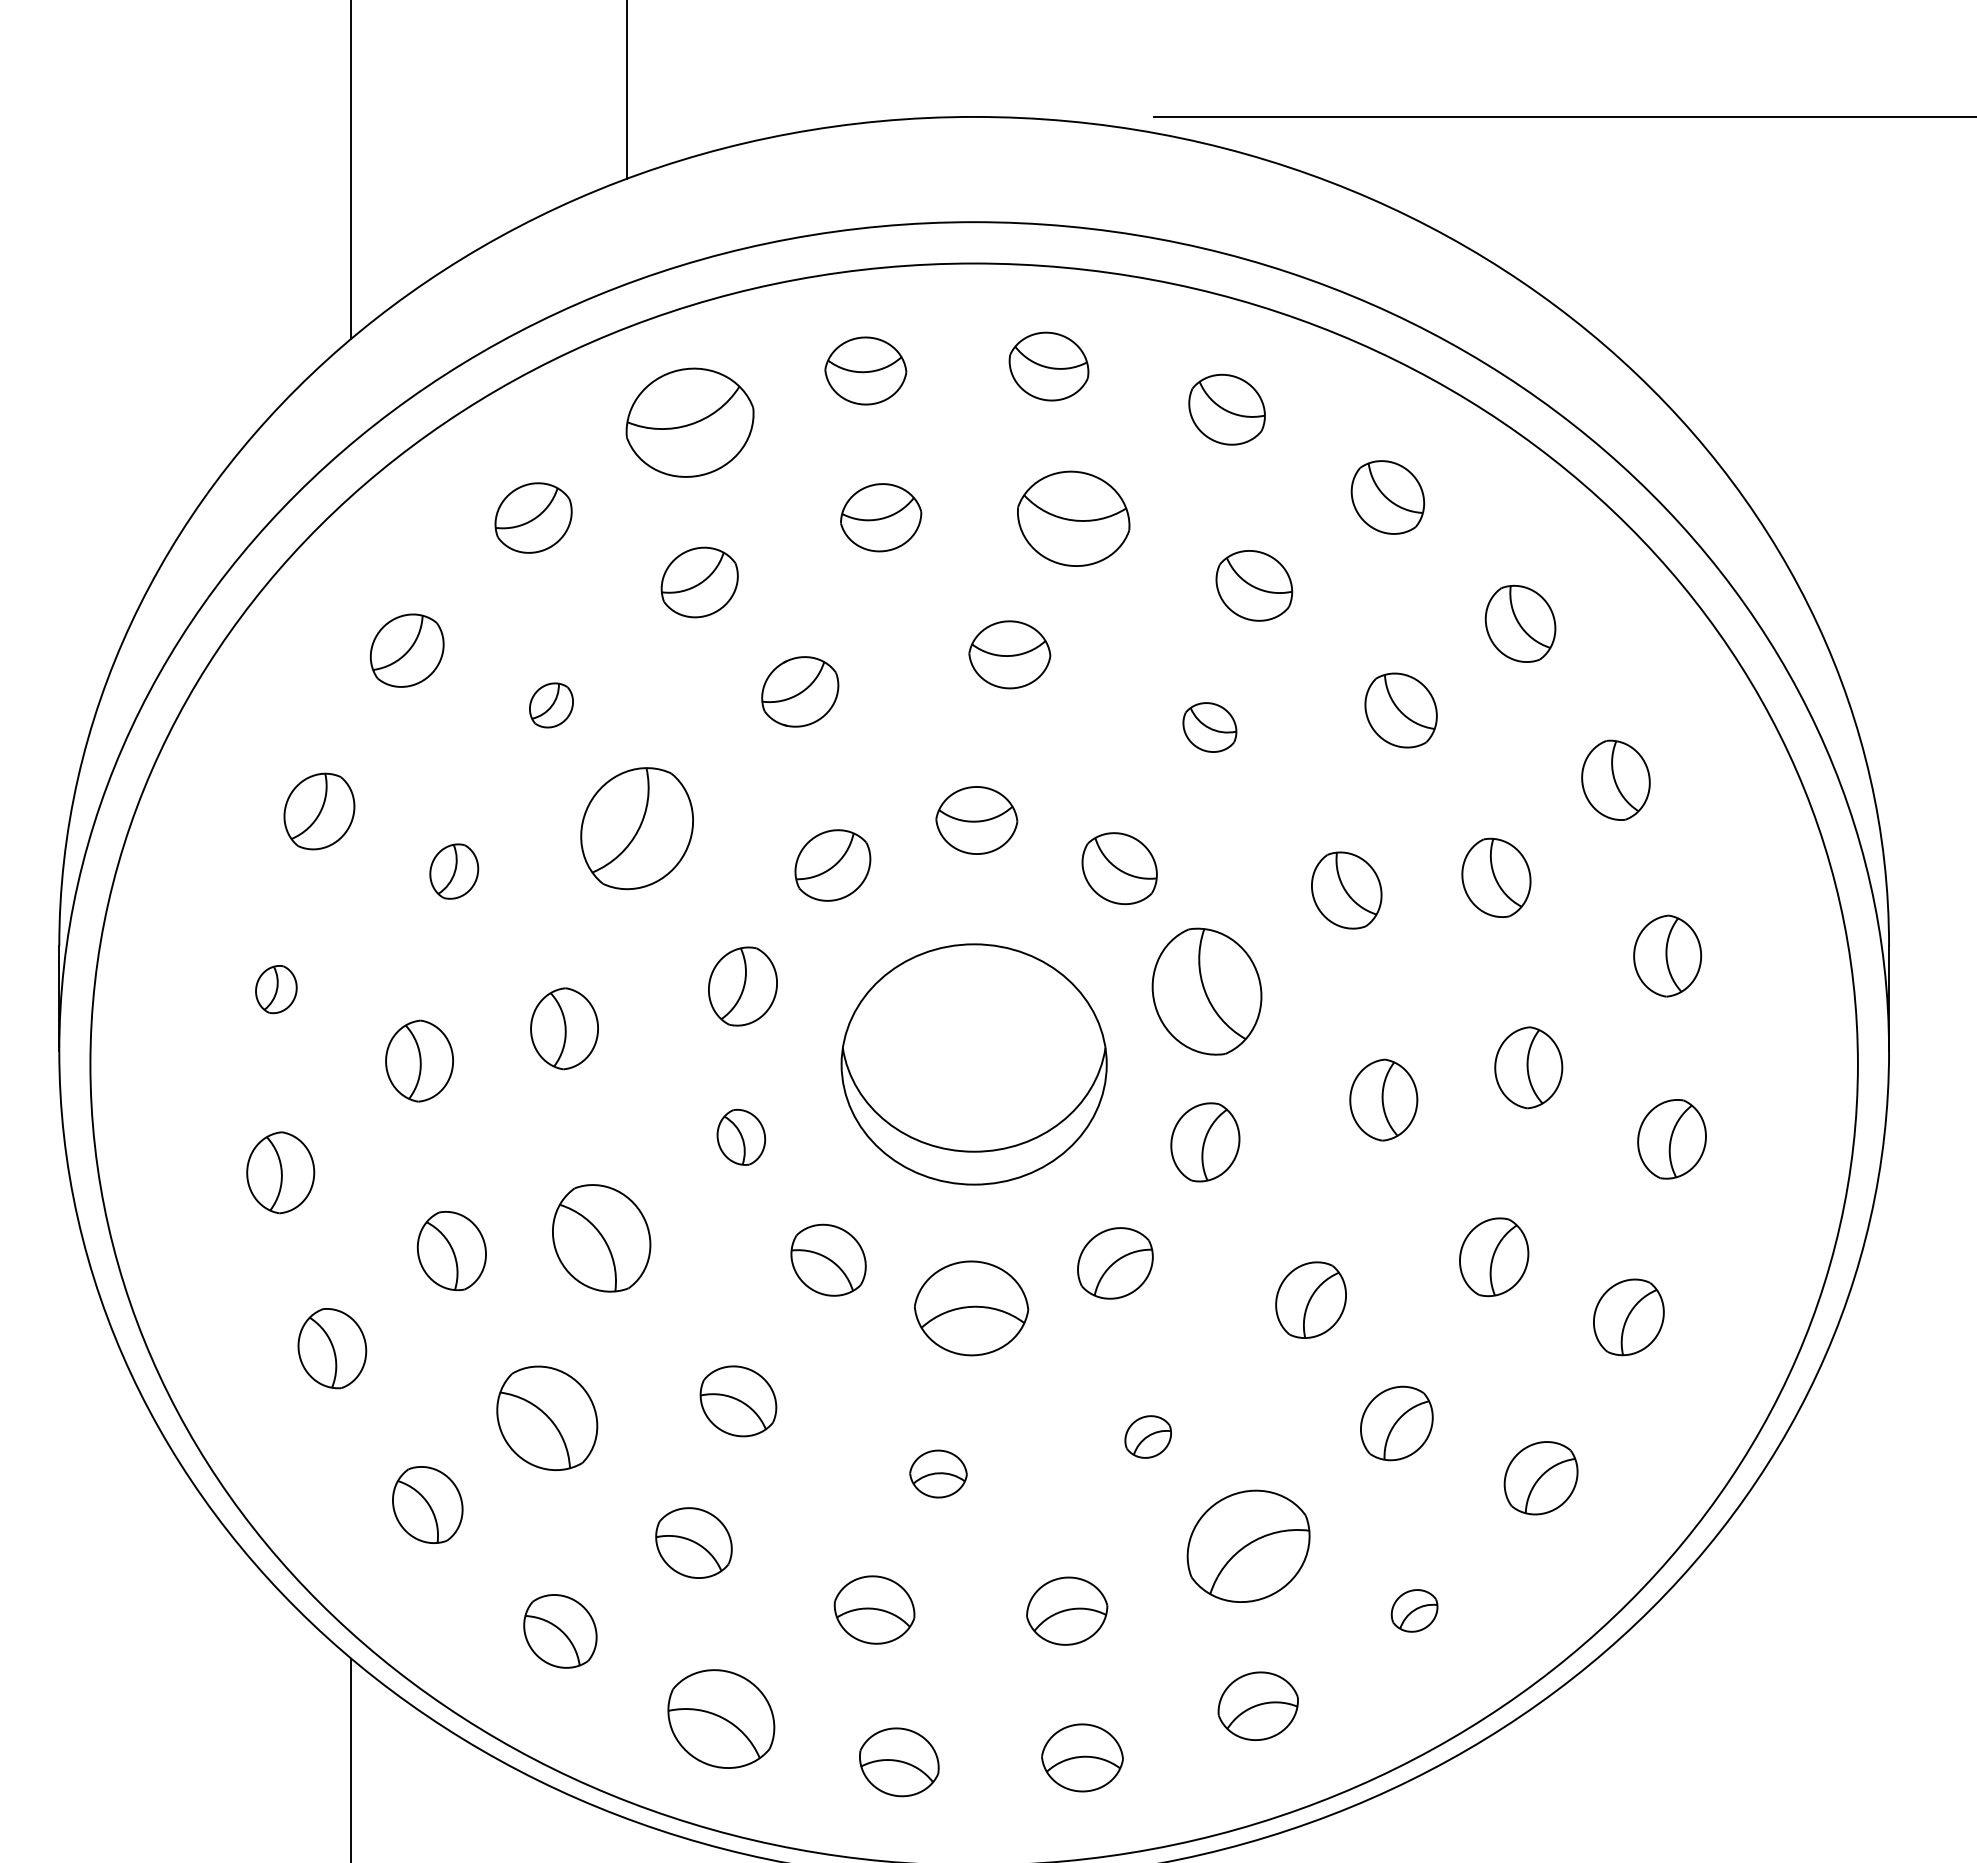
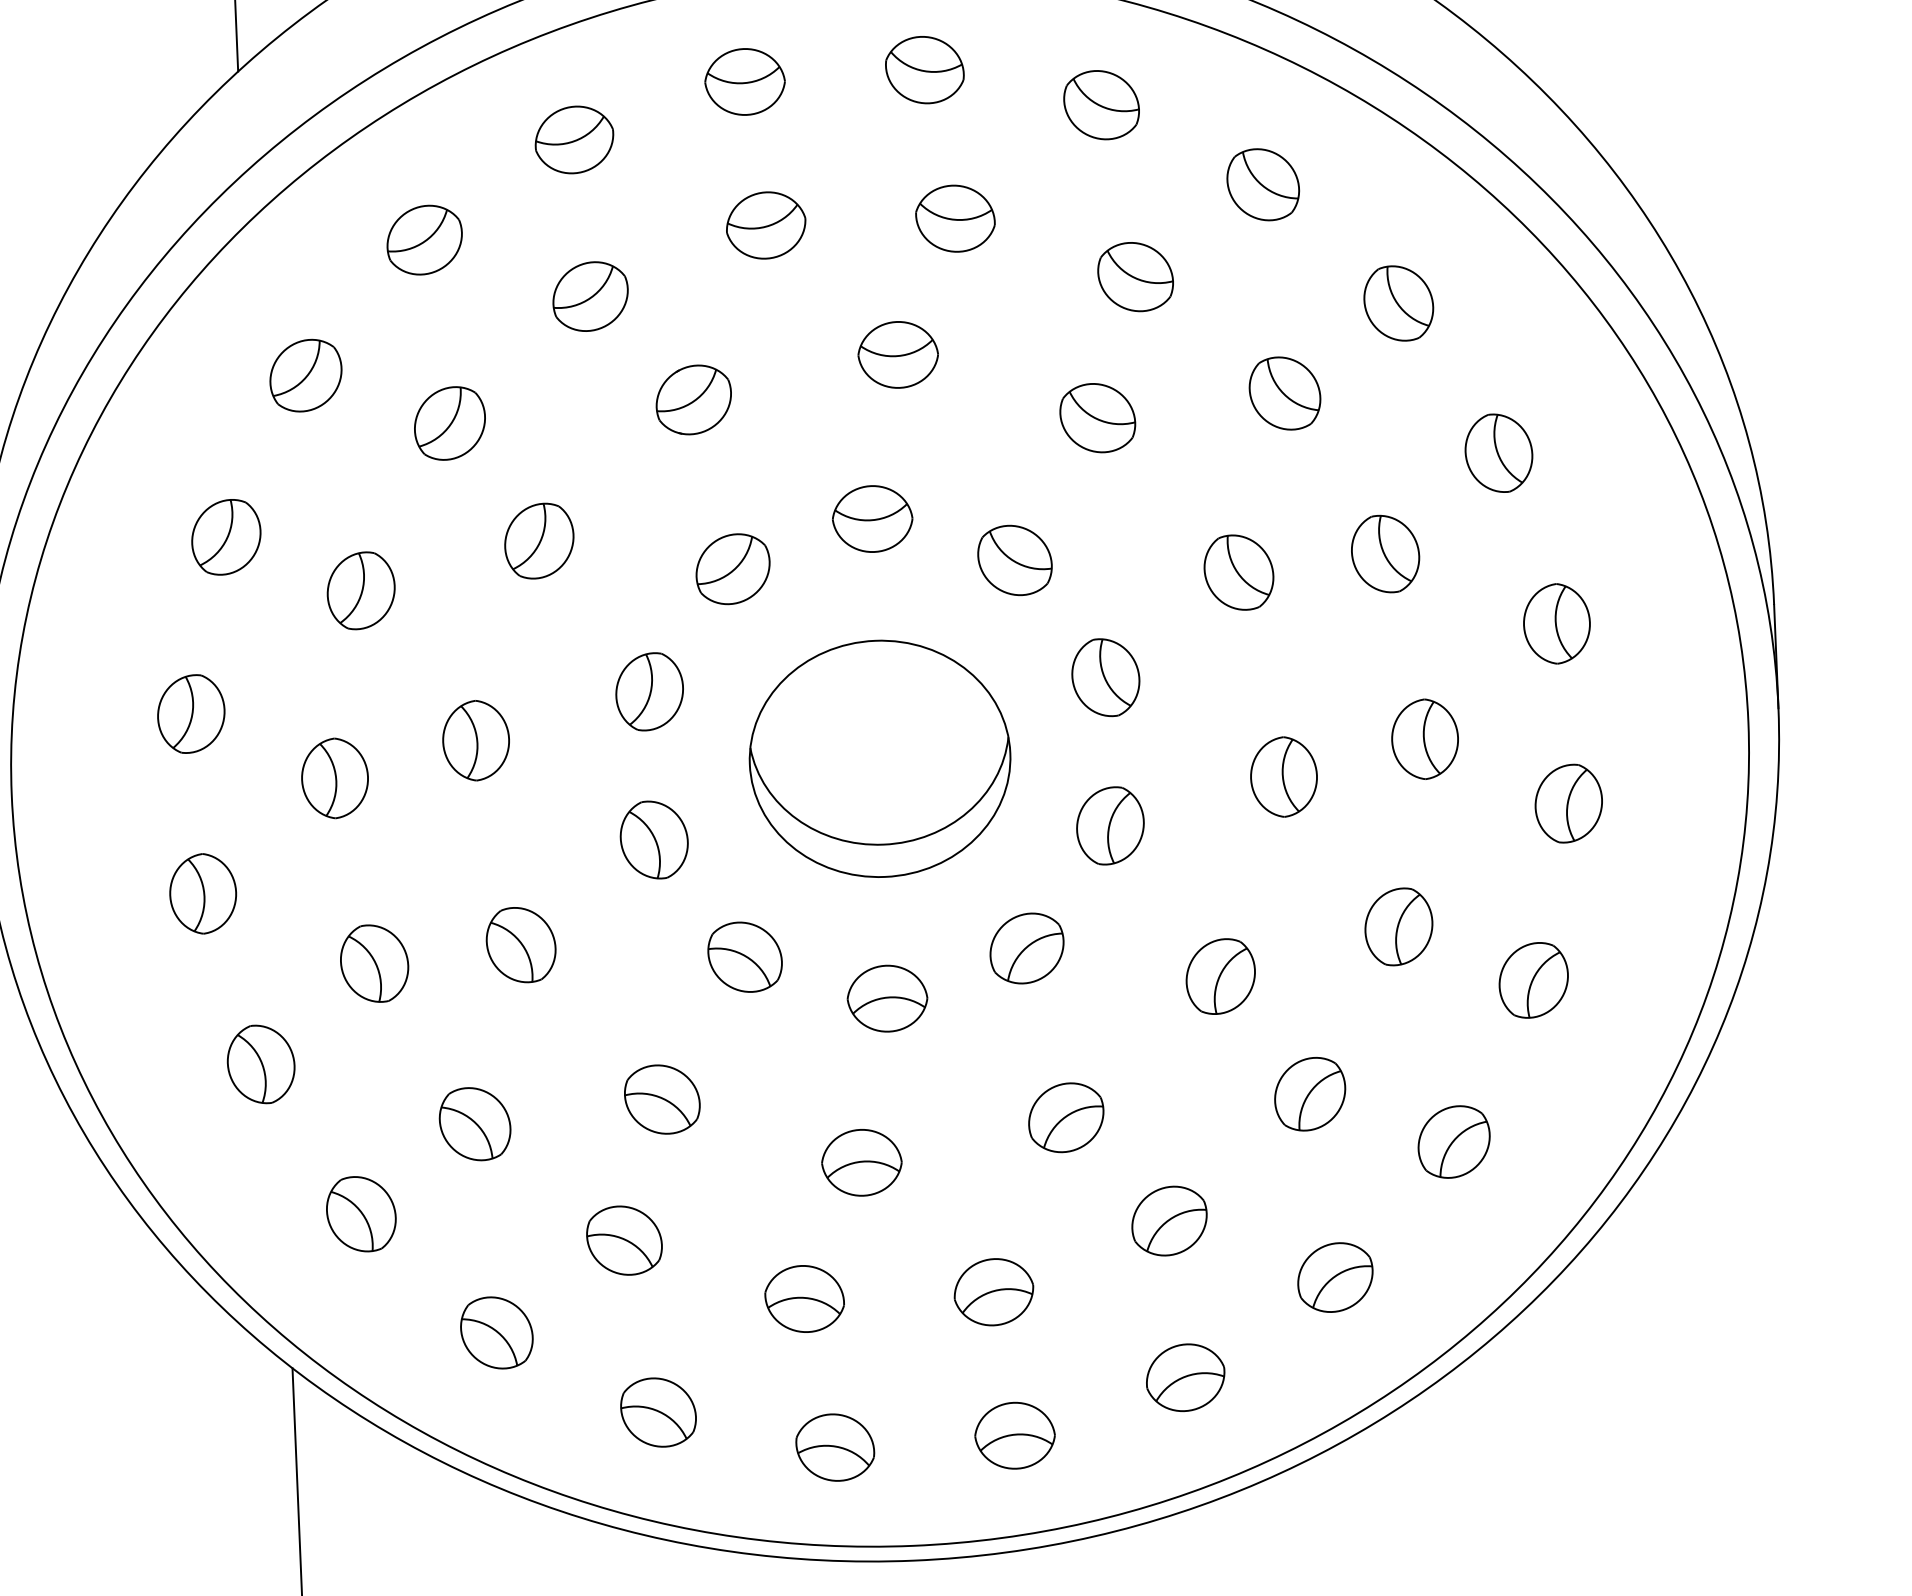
part: (689, 422) -> (573, 139), size x0.62
part: (1073, 518) -> (955, 218), size x0.71
part: (551, 705) -> (450, 423), size x1.67
part: (1209, 727) -> (1097, 418), size x1.43
part: (637, 828) -> (539, 540), size x0.62
part: (454, 871) -> (361, 590), size x1.43
part: (276, 989) -> (191, 713), size x1.67
part: (1206, 991) -> (1105, 677), size x0.62
part: (741, 1137) -> (654, 840), size x1.43
part: (601, 1238) -> (521, 945), size x0.71
part: (971, 1308) -> (887, 998), size x0.71
part: (546, 1418) -> (474, 1124), size x0.71
part: (1148, 1436) -> (1066, 1117), size x1.67
part: (938, 1473) -> (861, 1162), size x1.43
part: (1248, 1546) -> (1169, 1221), size x0.62
part: (1414, 1610) -> (1335, 1277), size x1.67
part: (720, 1719) -> (657, 1412), size x0.71

